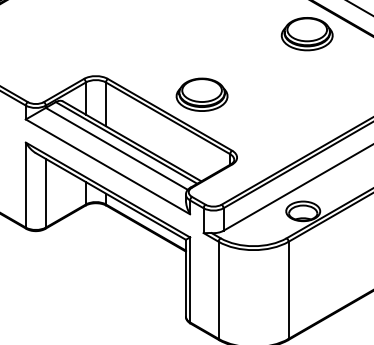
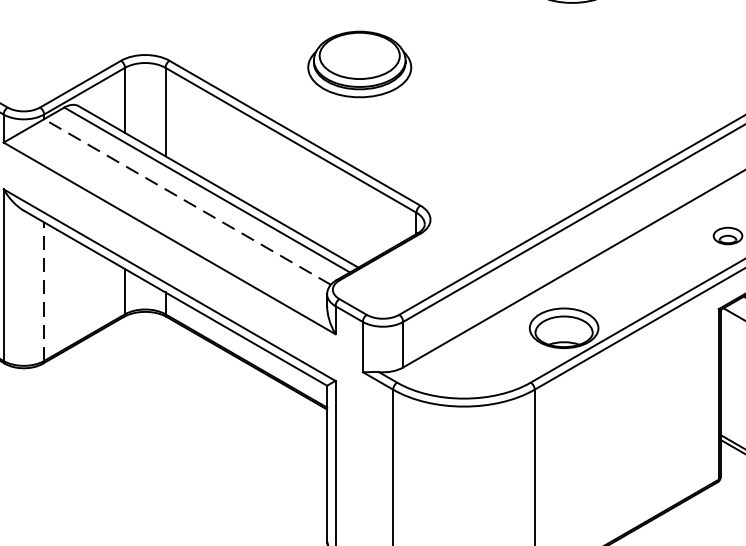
part: (201, 94) -> (358, 63), moved
line: (116, 148) -> (186, 201), solid -> dashed
line: (45, 192) -> (43, 290), solid -> dashed

